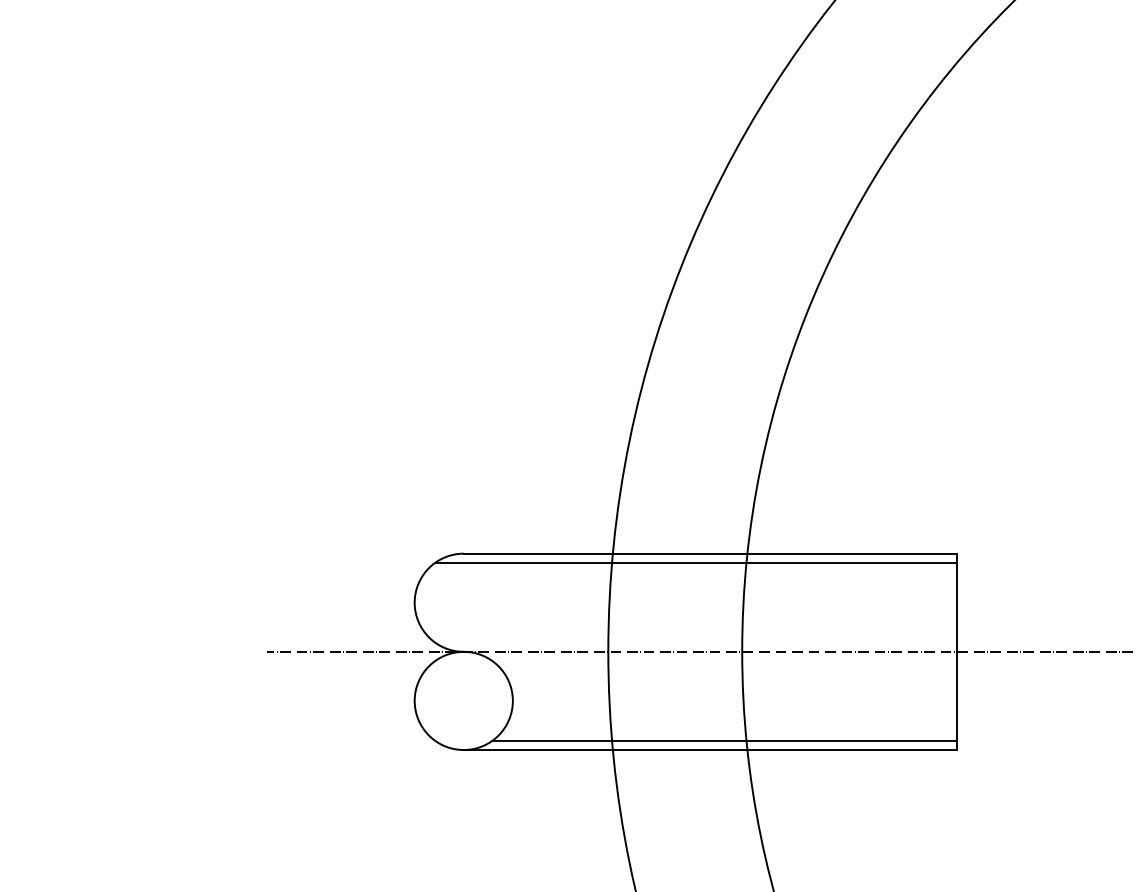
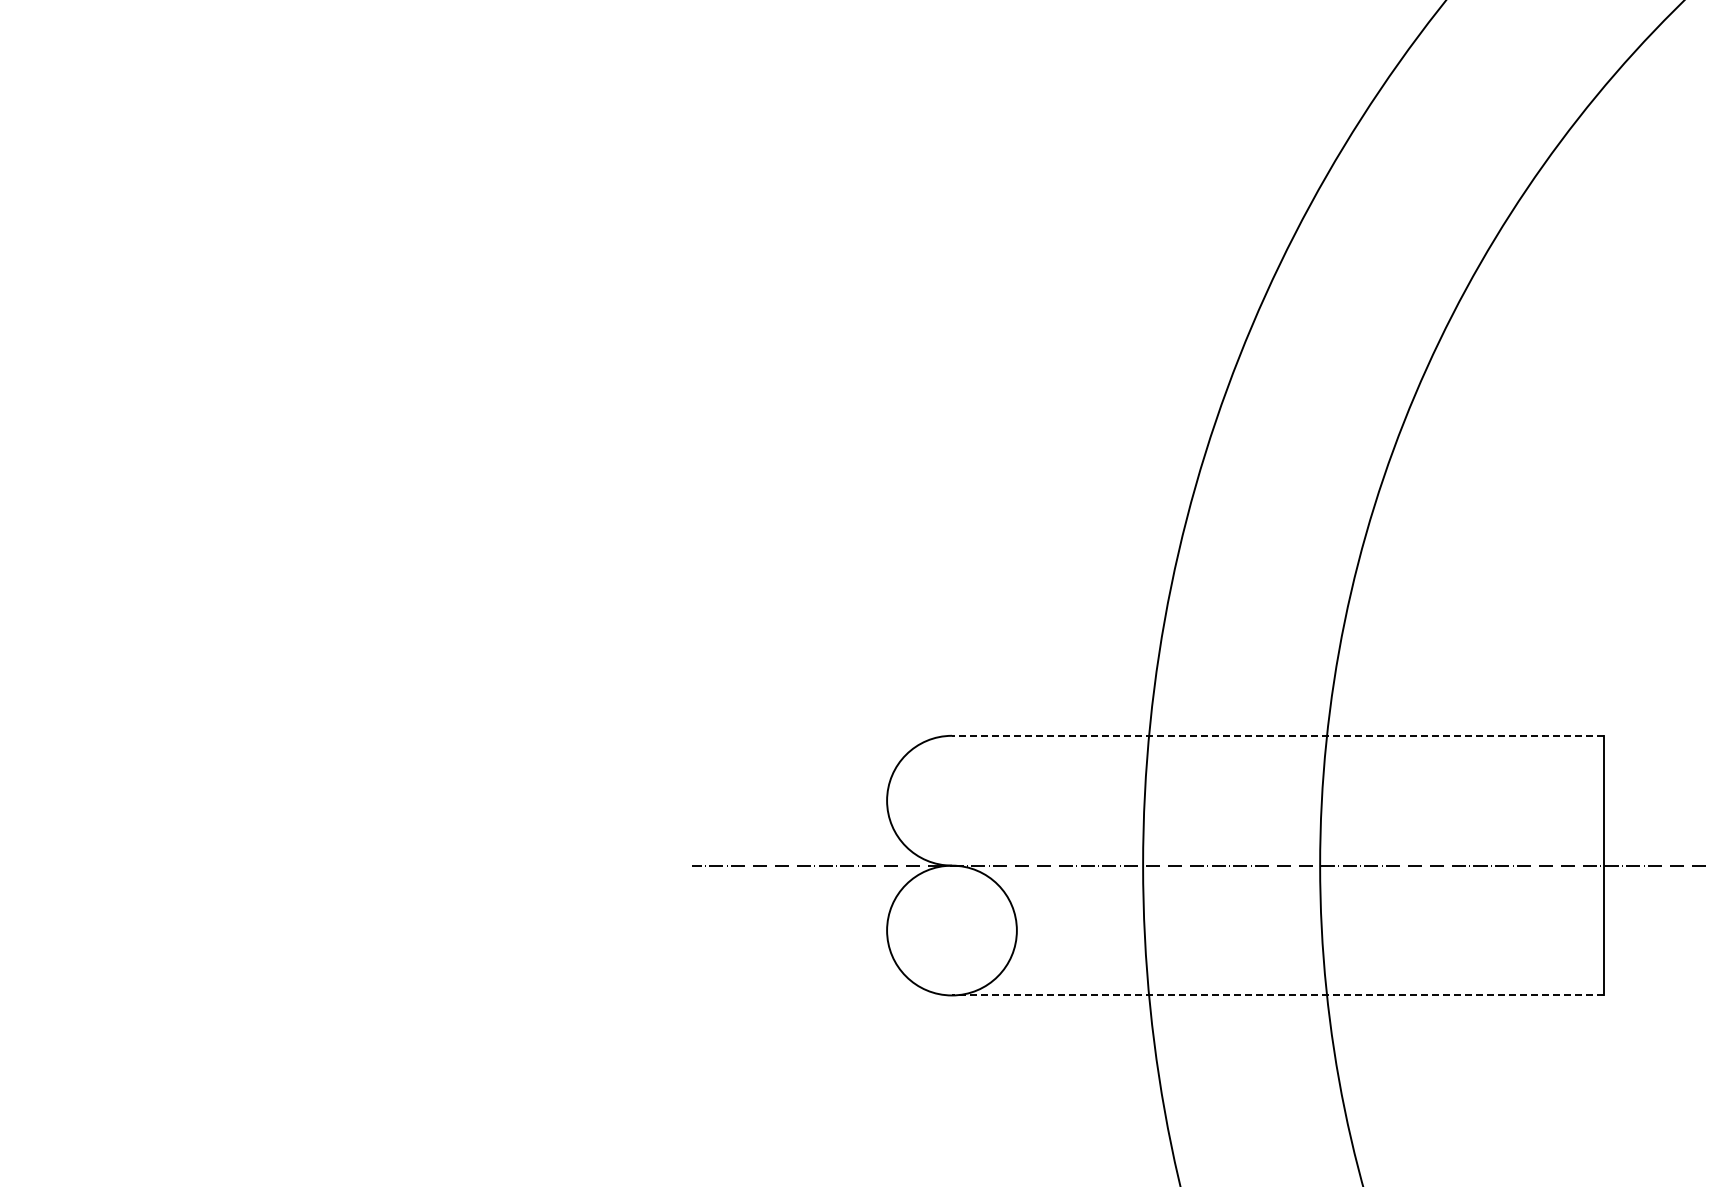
line: (709, 553) -> (1277, 735), solid -> dashed
line: (695, 562) -> (1258, 747), removed
line: (724, 740) -> (1296, 983), removed
line: (709, 750) -> (1277, 995), solid -> dashed

